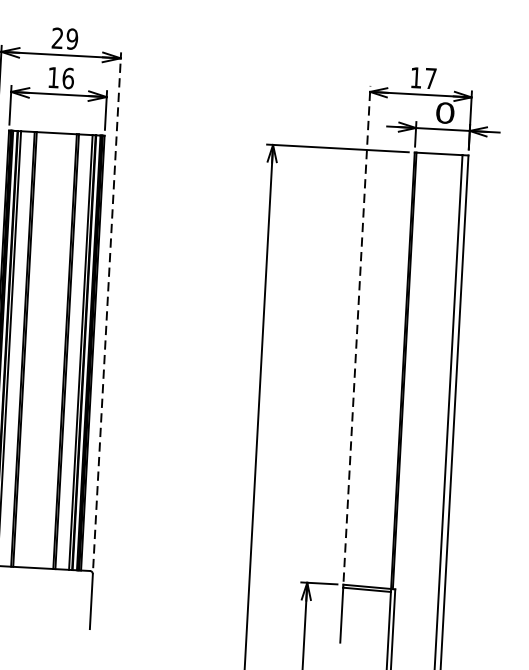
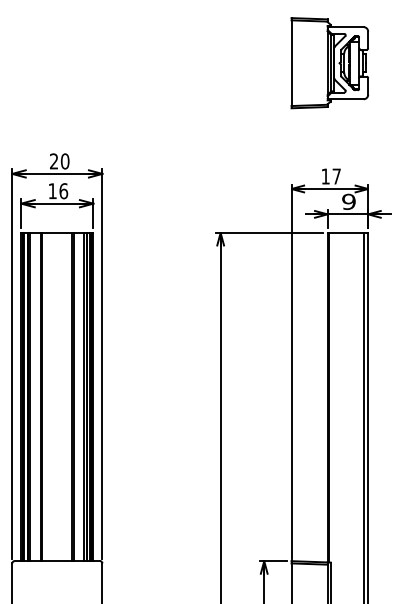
text: (71, 39) -> (64, 161), 29 -> 20
text: (444, 112) -> (348, 201), 0 -> 9
line: (107, 310) -> (102, 364), dashed -> solid
line: (356, 333) -> (291, 371), dashed -> solid

